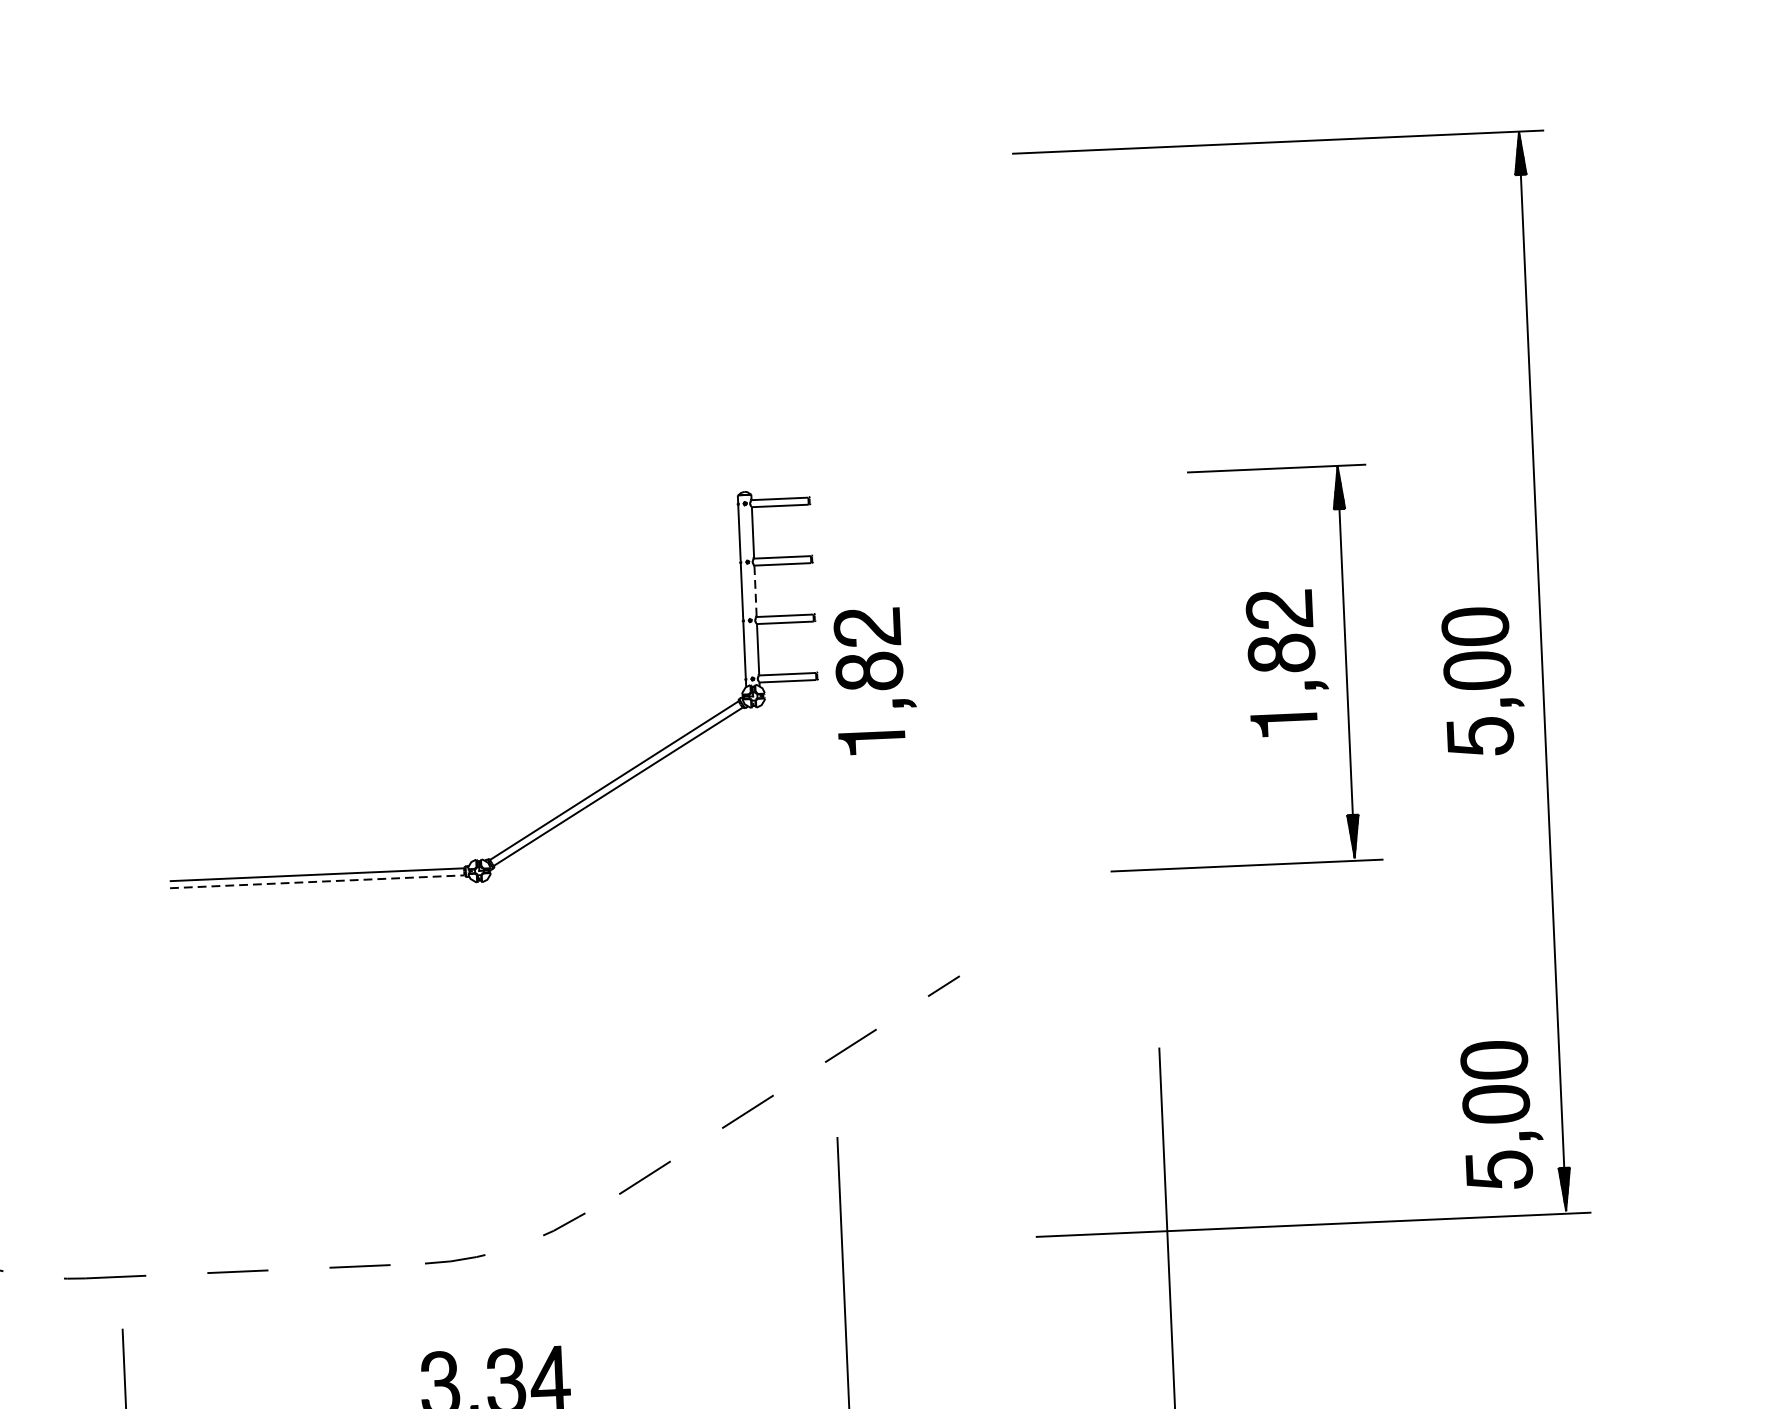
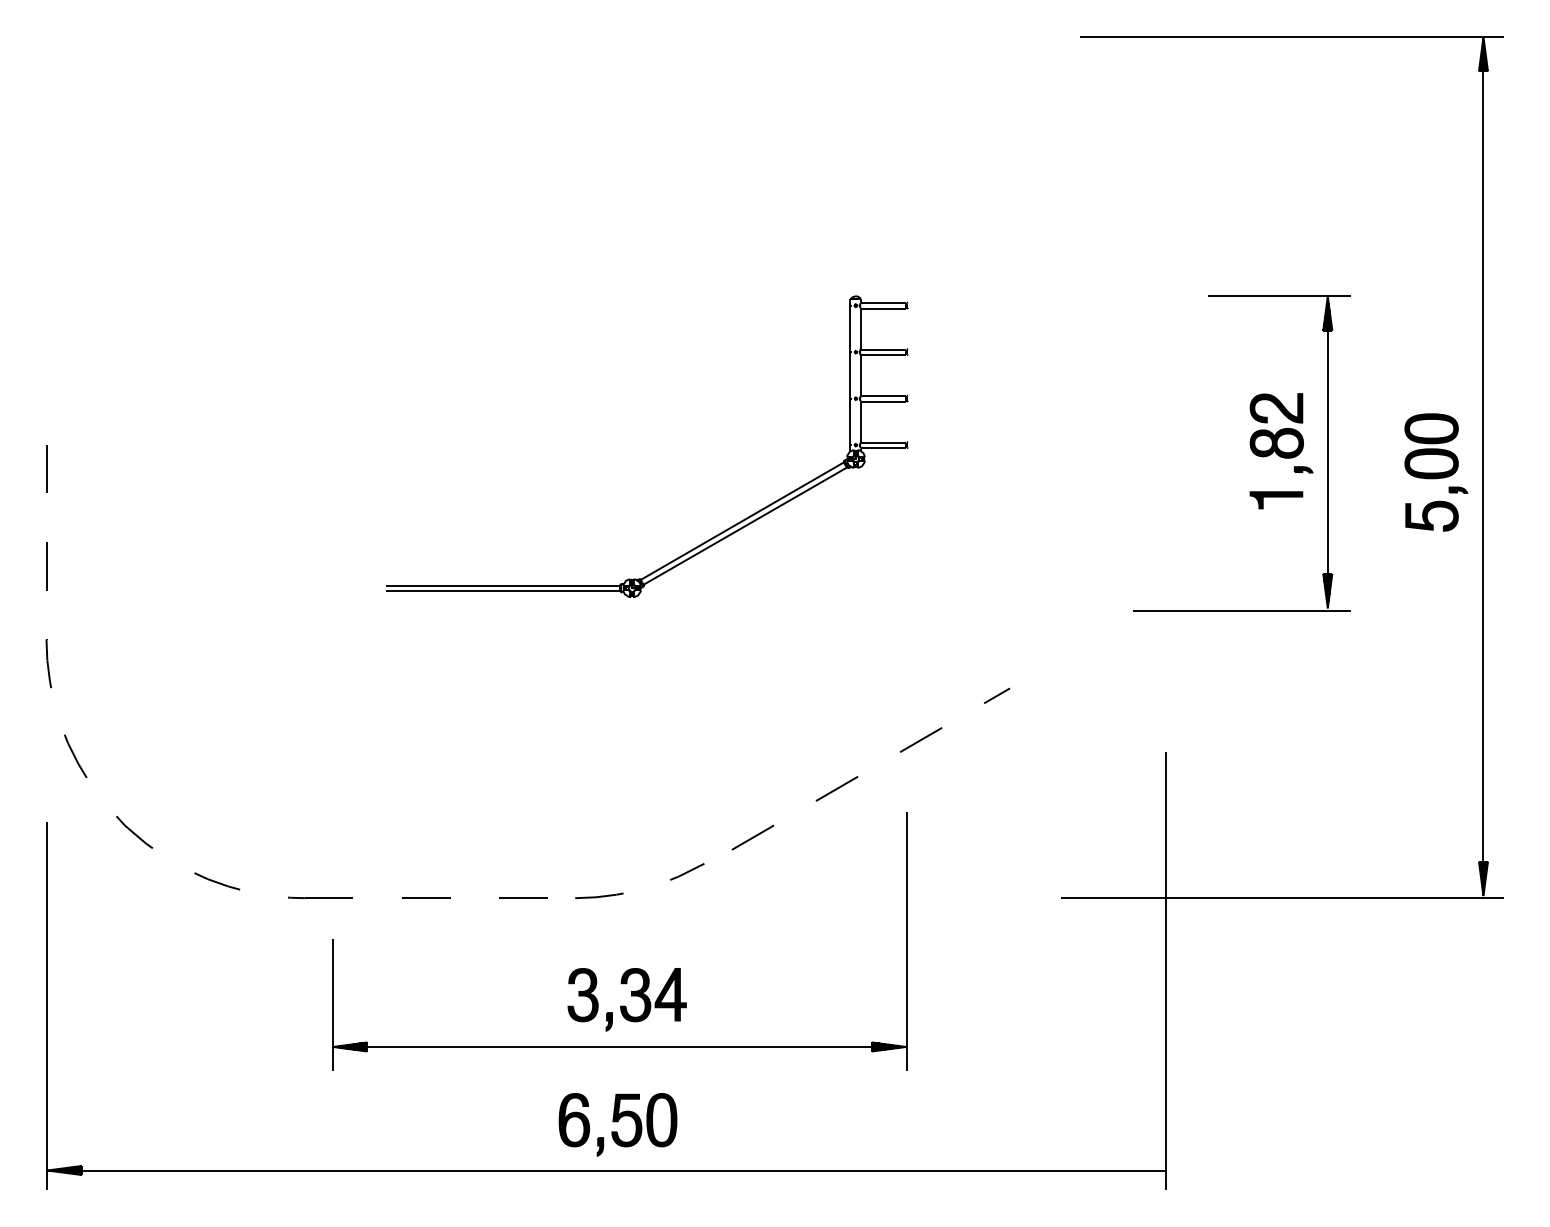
line: (755, 591) -> (861, 375), dashed -> solid
part: (875, 681) -> (953, 451), removed
line: (317, 882) -> (503, 591), dashed -> solid
part: (1502, 1114) -> (1436, 817), removed

